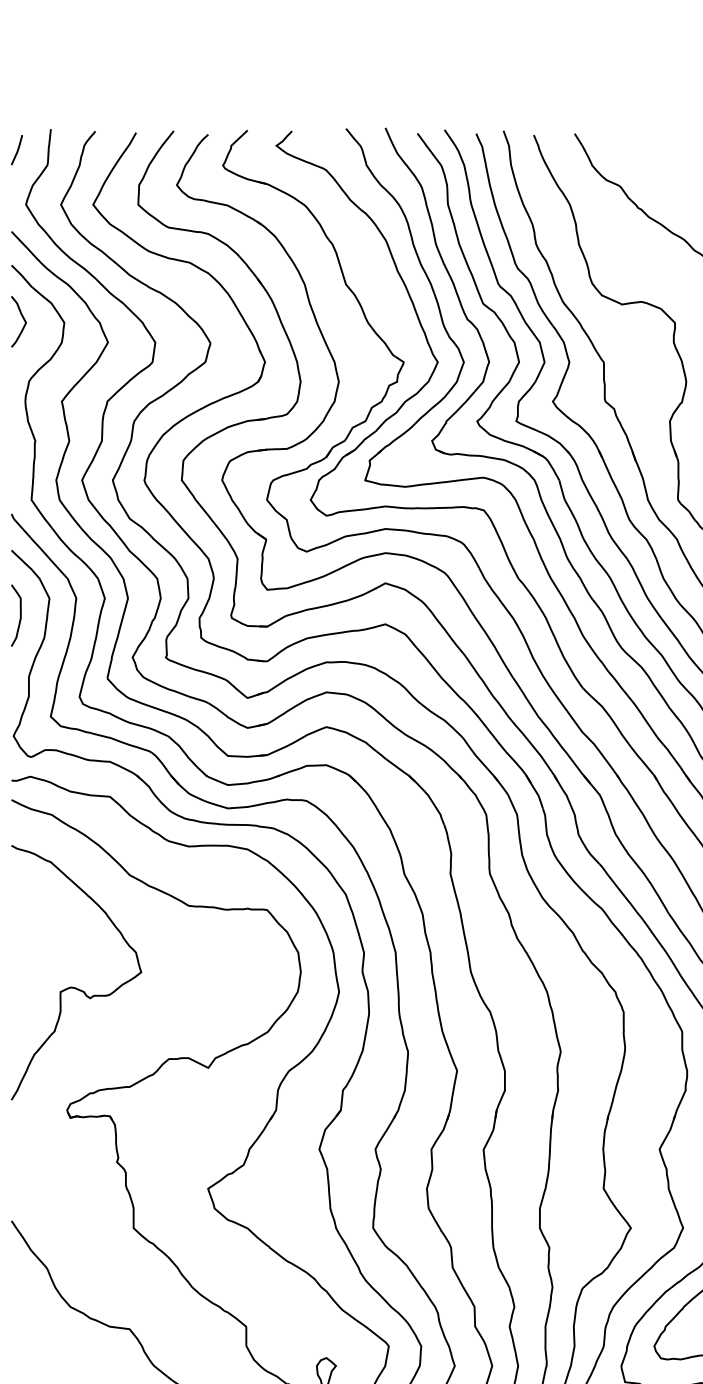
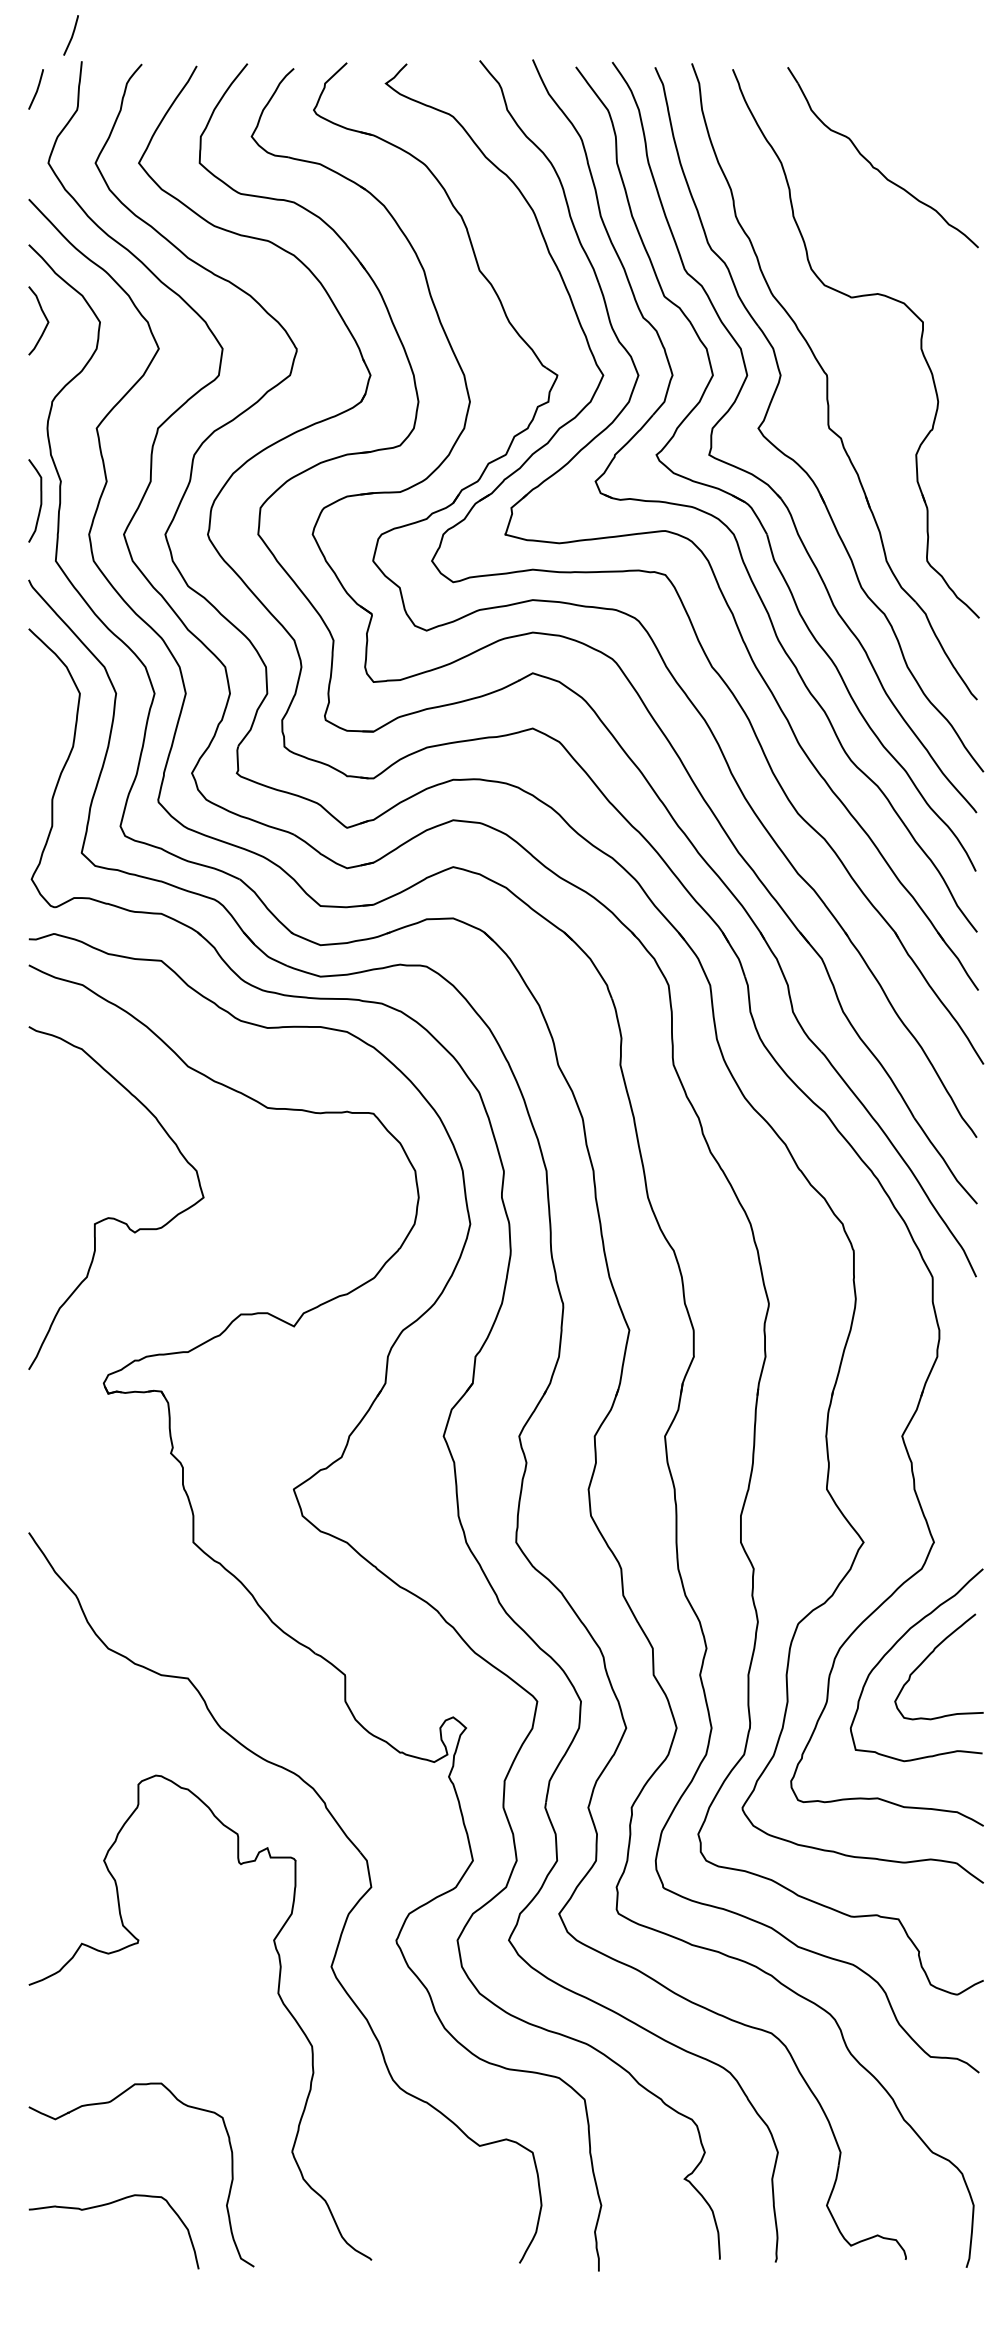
curve: (43, 110) -> (71, 35), added
curve: (20, 615) -> (40, 500), moved

